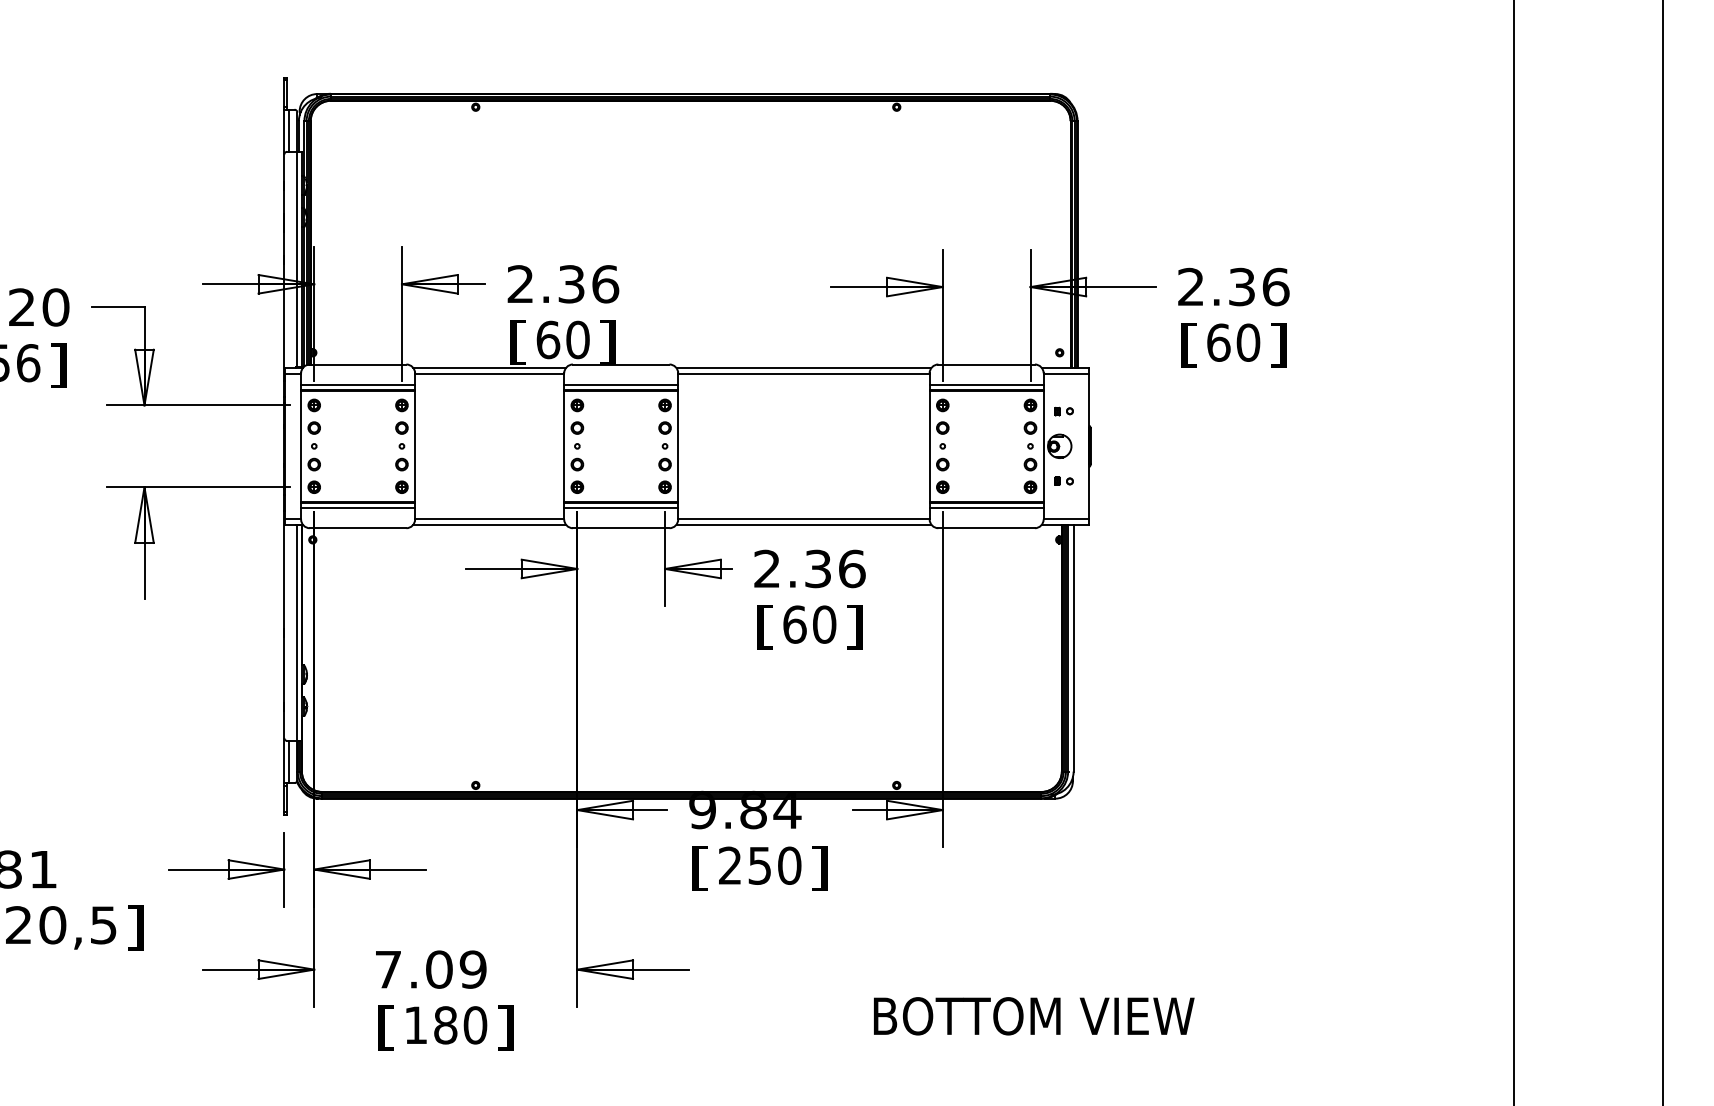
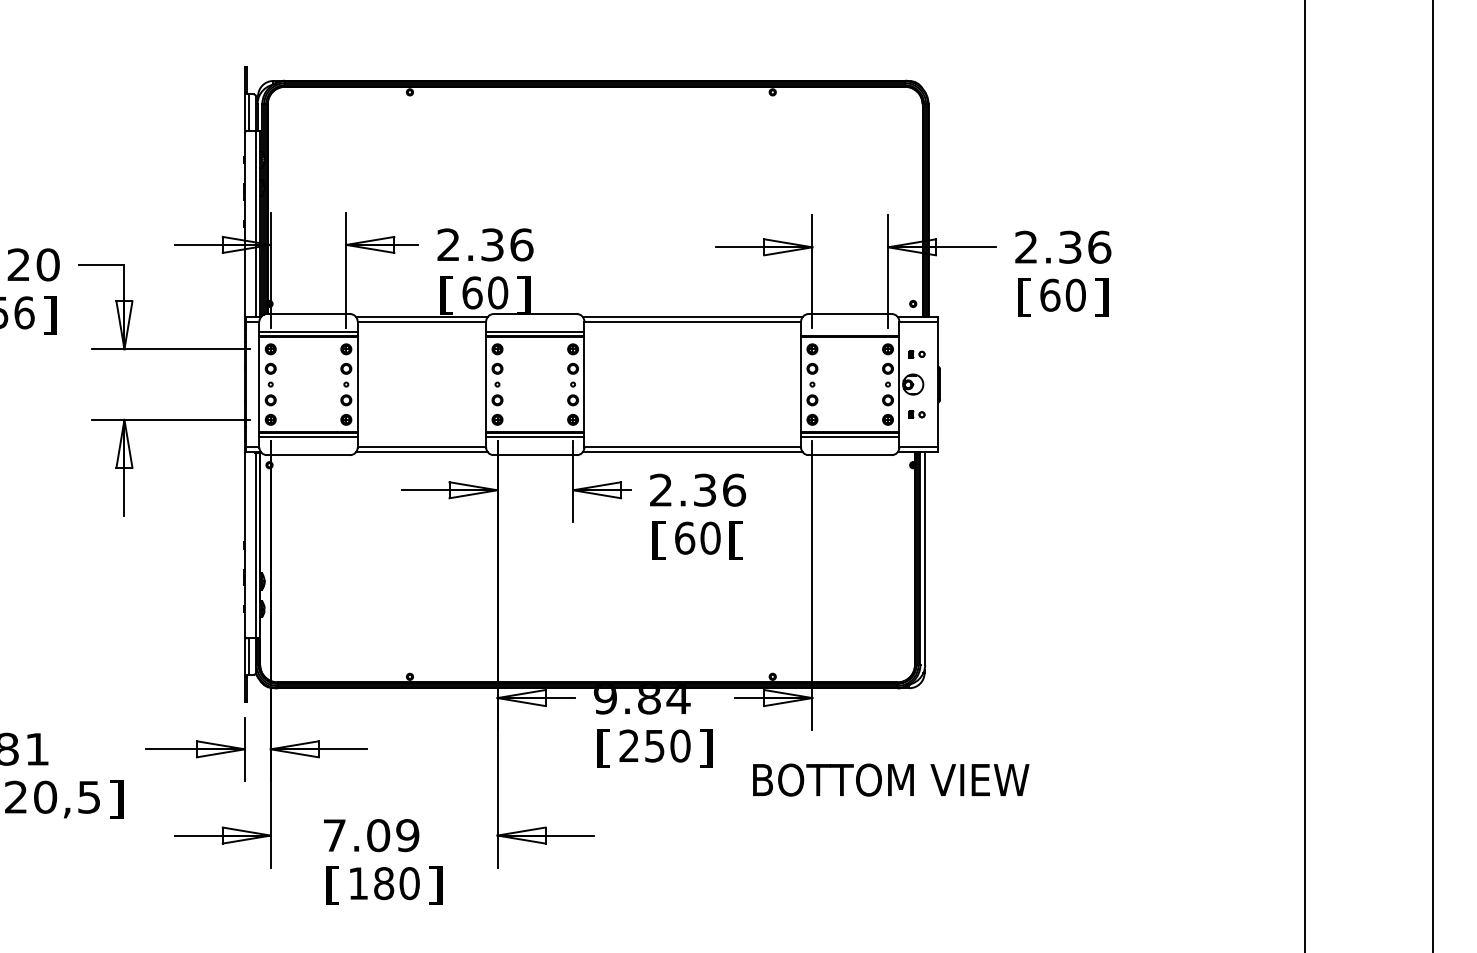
line: (986, 385) -> (850, 332), removed
text: (854, 627) -> (736, 540), ] -> [
text: (1034, 1016) -> (891, 780), moved

